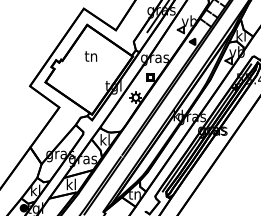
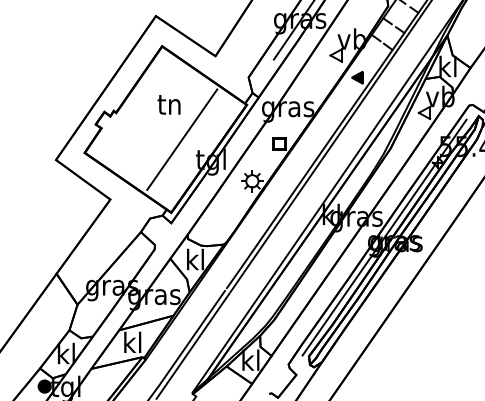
line: (97, 75) -> (181, 140), added
text: (134, 193) -> (249, 359), tn -> kl

